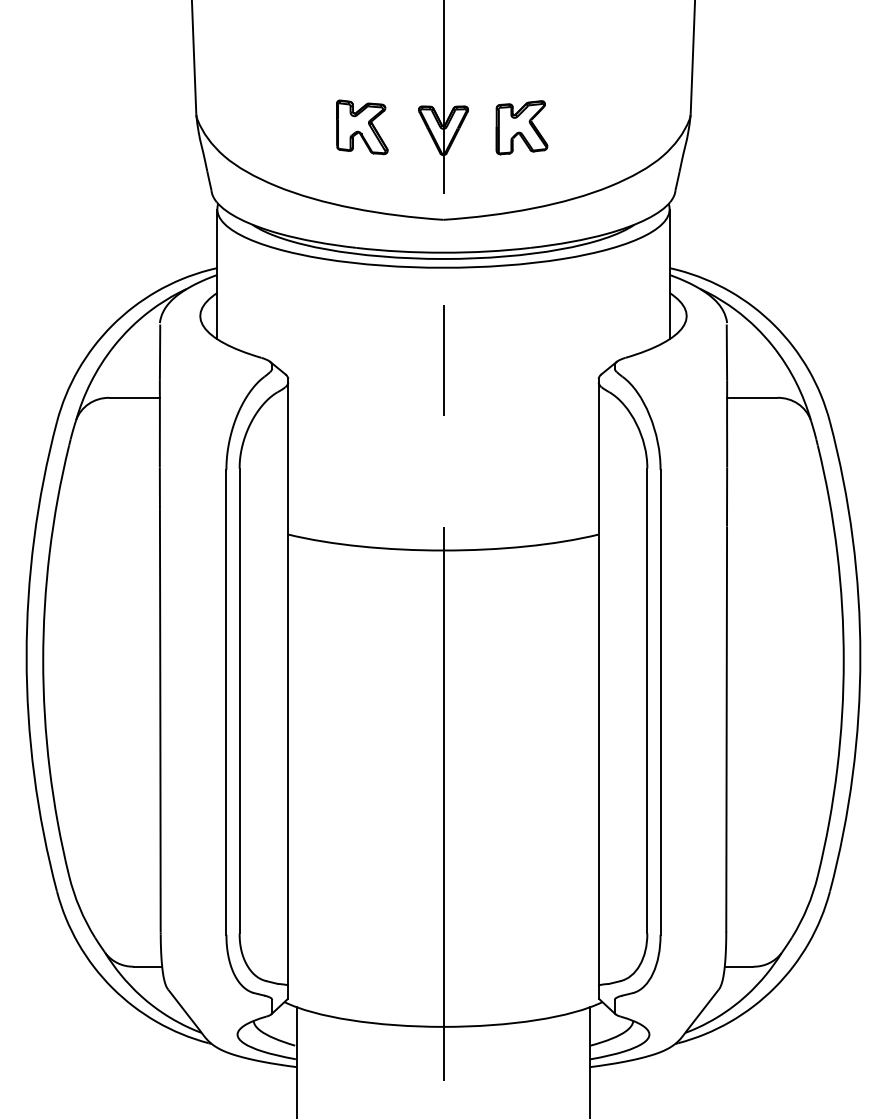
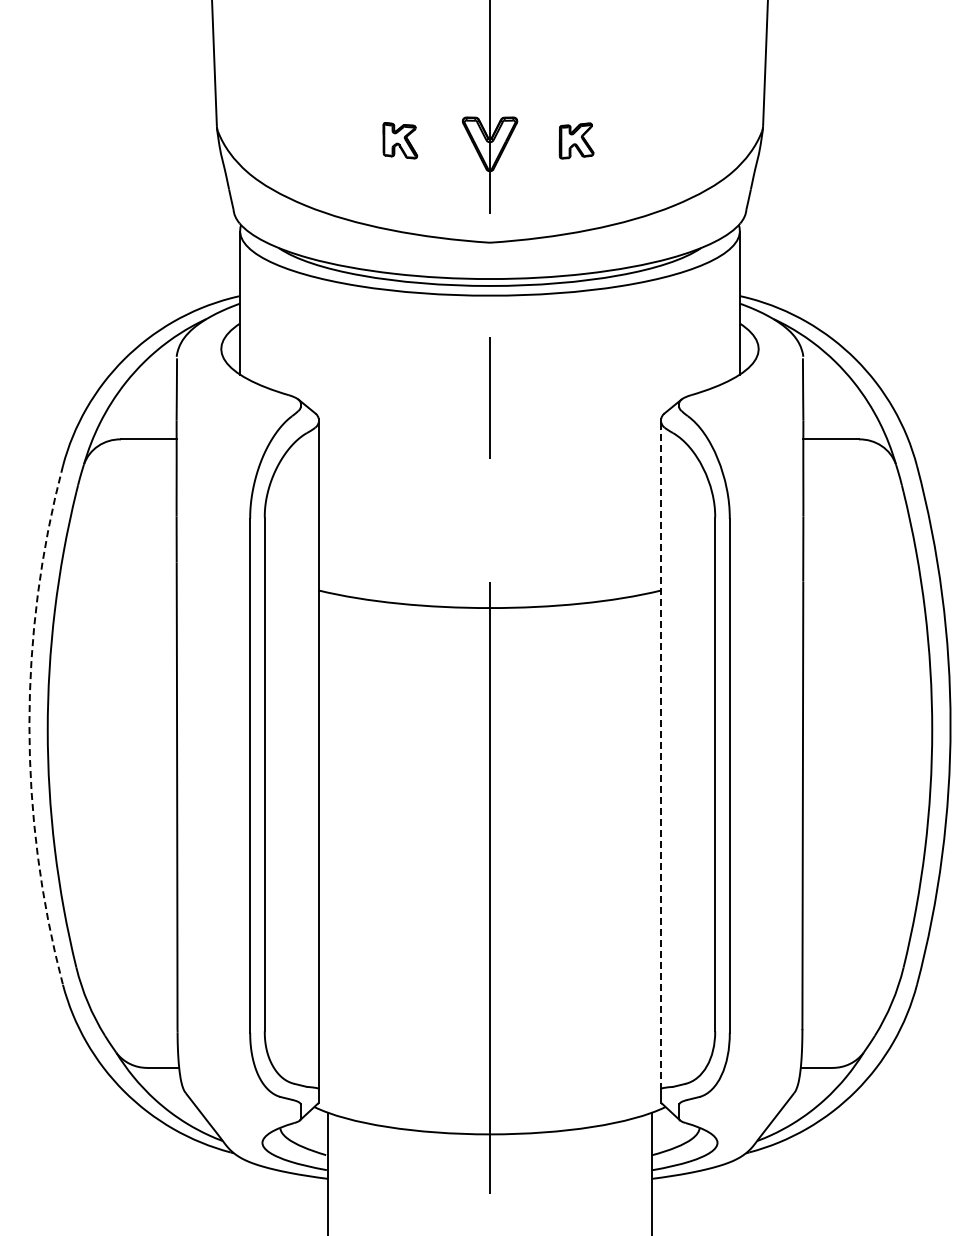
part: (362, 127) -> (400, 140), size x0.6
part: (521, 127) -> (576, 140), size x0.6
arc: (26, 656) -> (29, 725), solid -> dashed
line: (598, 684) -> (661, 756), solid -> dashed

